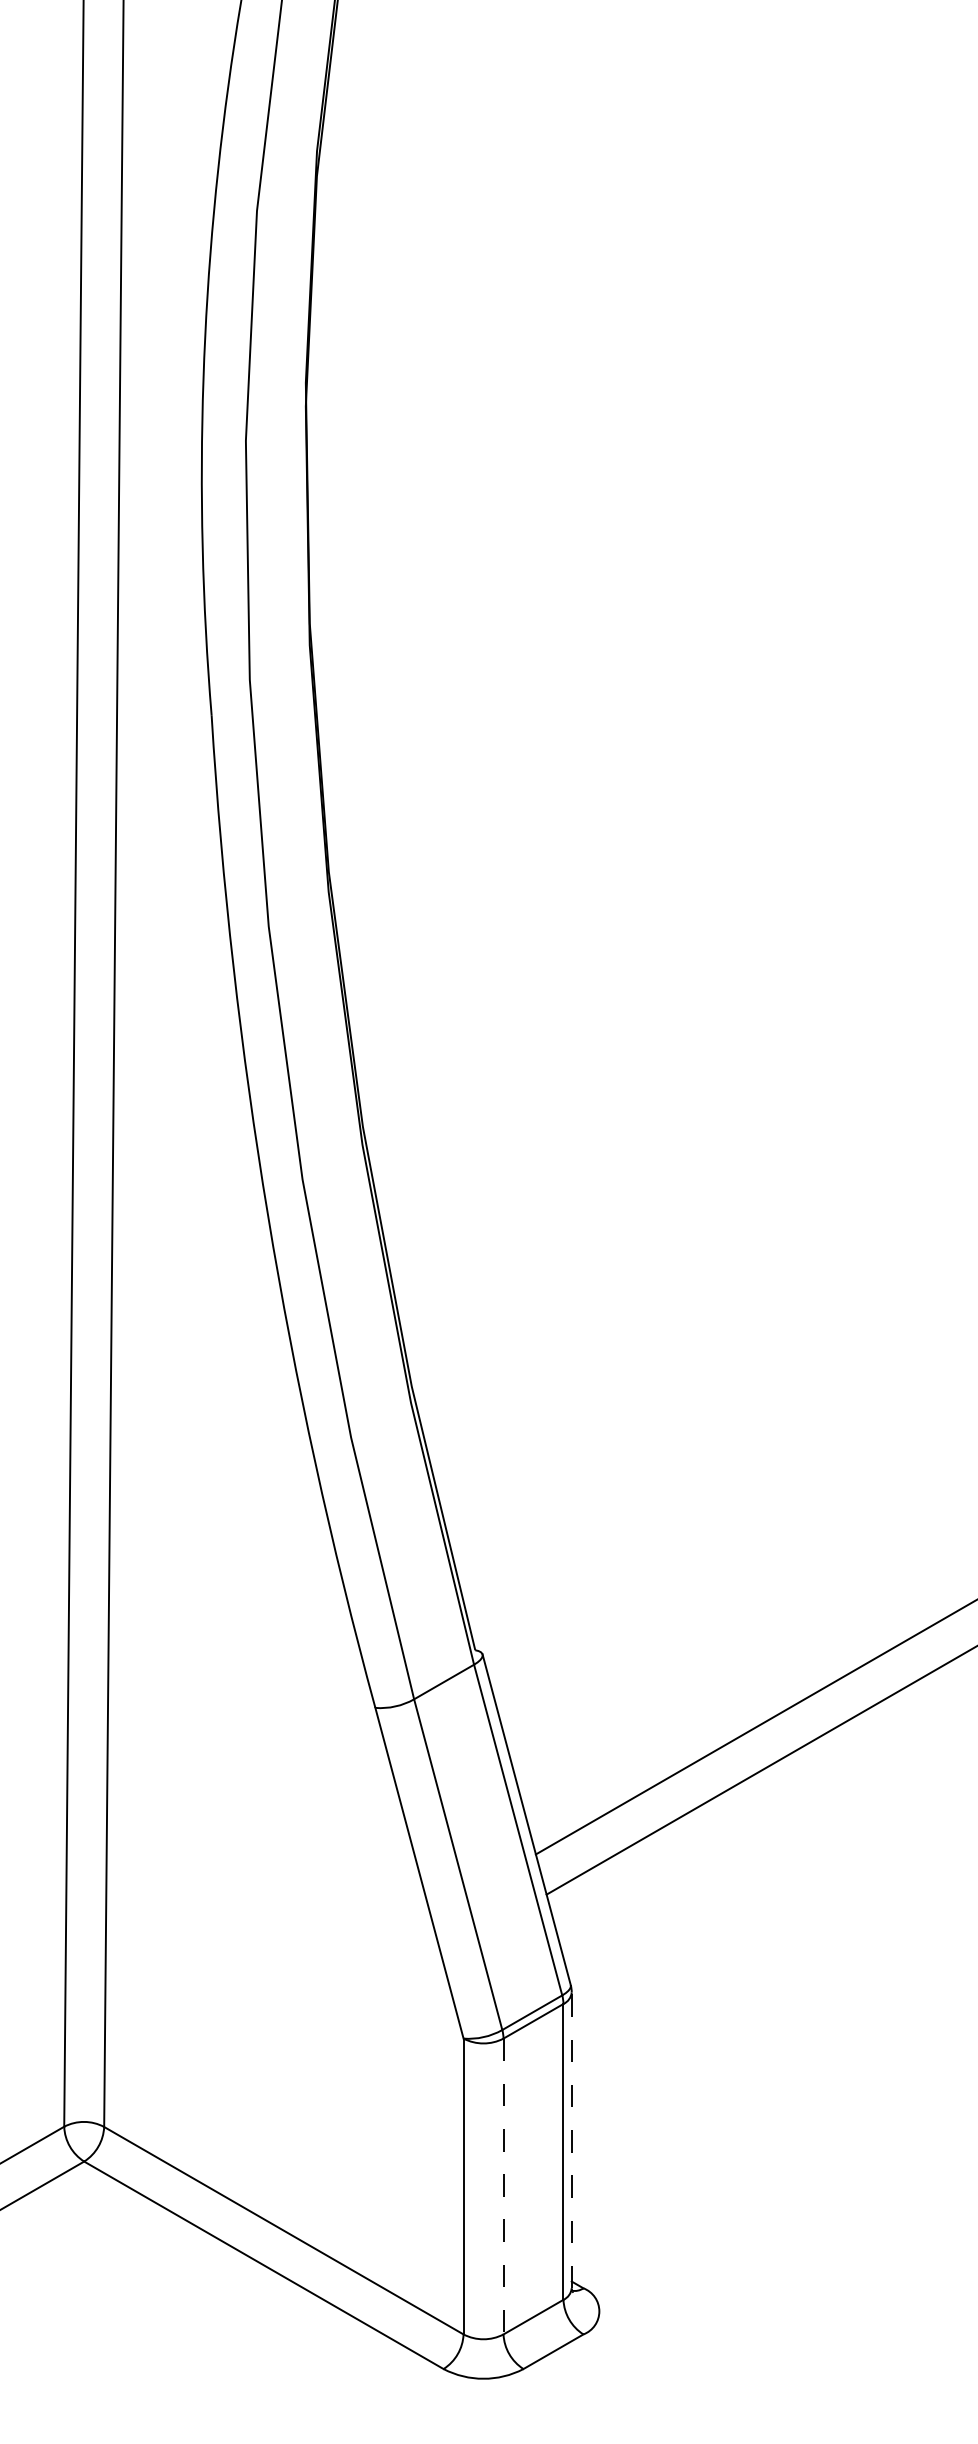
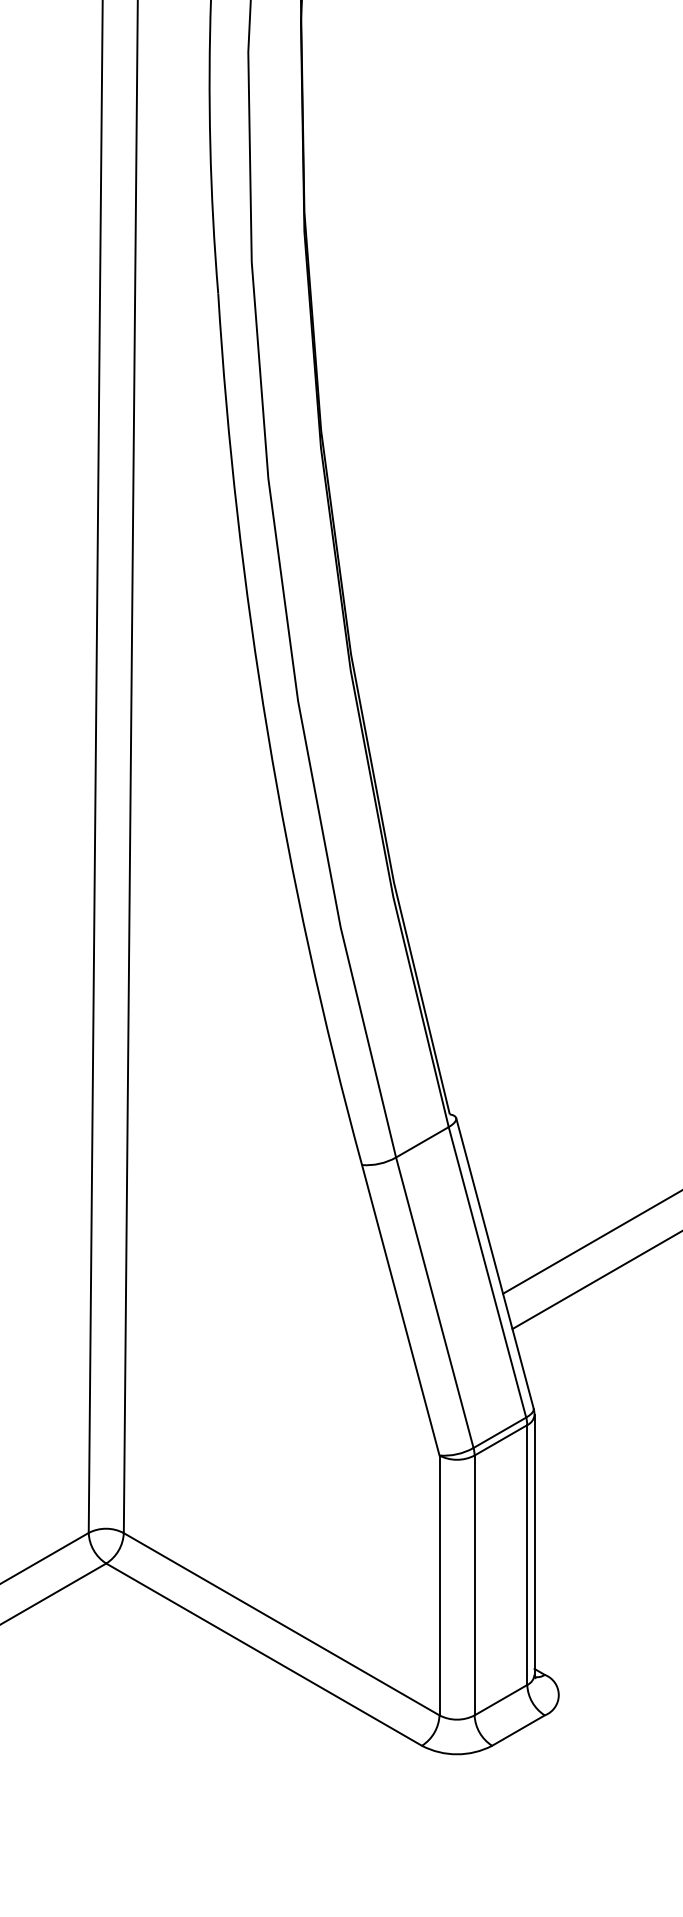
line: (571, 2140) -> (534, 1545), dashed -> solid
line: (503, 2186) -> (474, 1585), dashed -> solid

